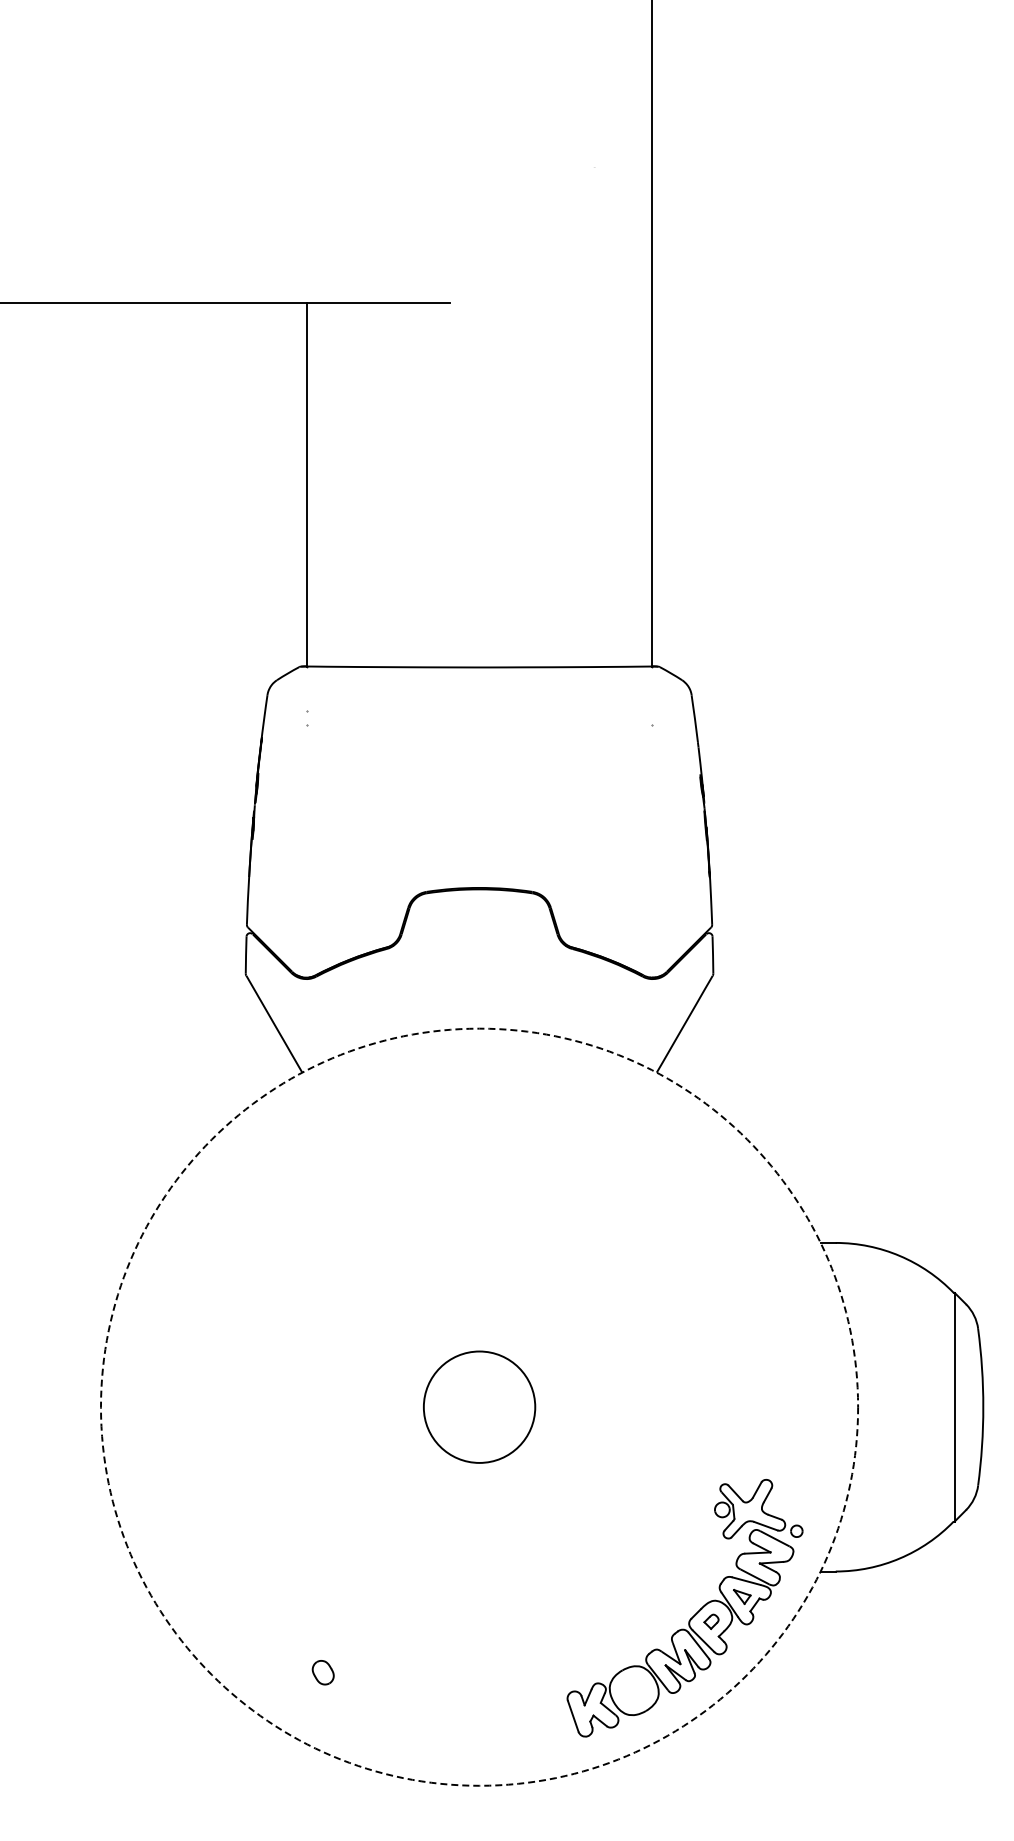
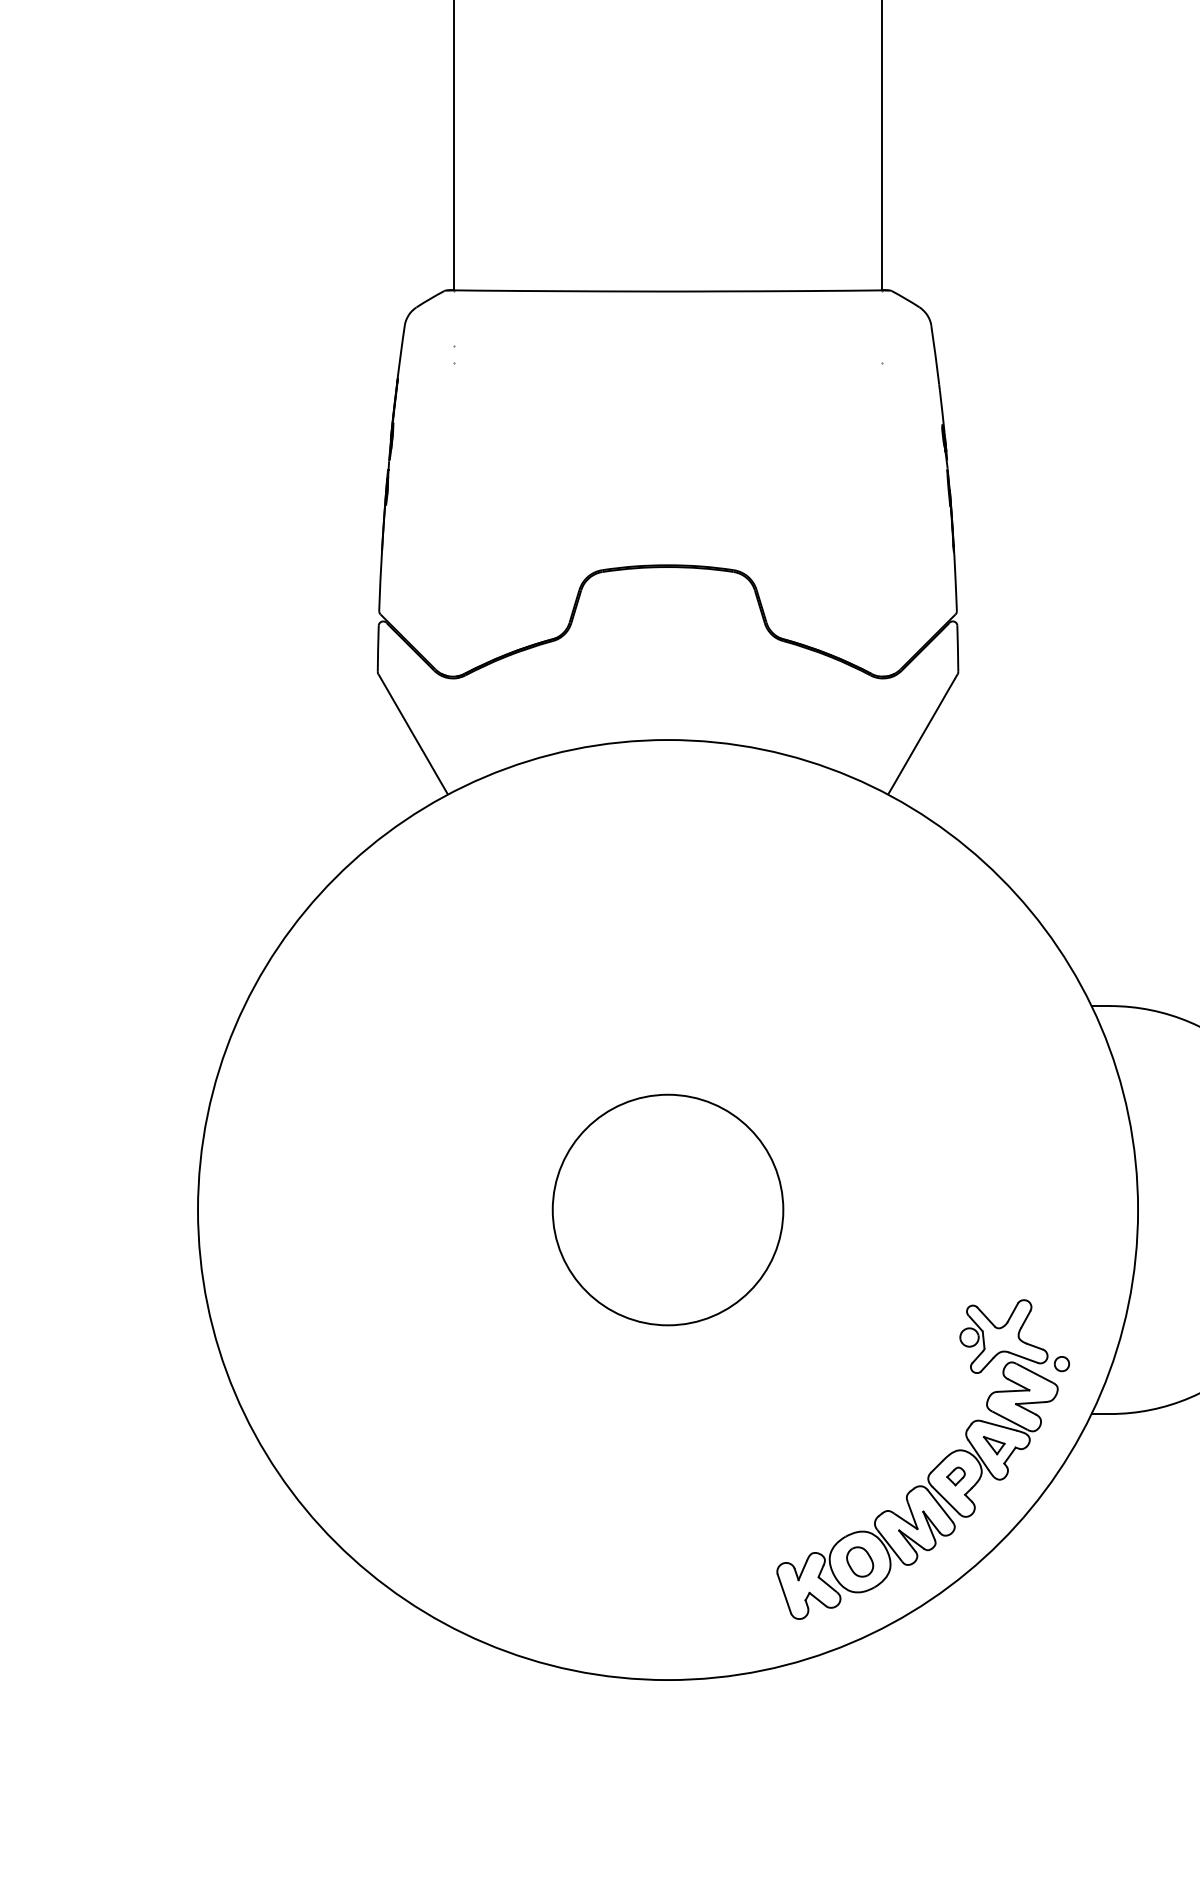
circle: (479, 1406) -> (667, 1209), dashed -> solid
circle: (479, 1407) -> (667, 1210), size x1.67
part: (322, 1672) -> (859, 1561), moved

